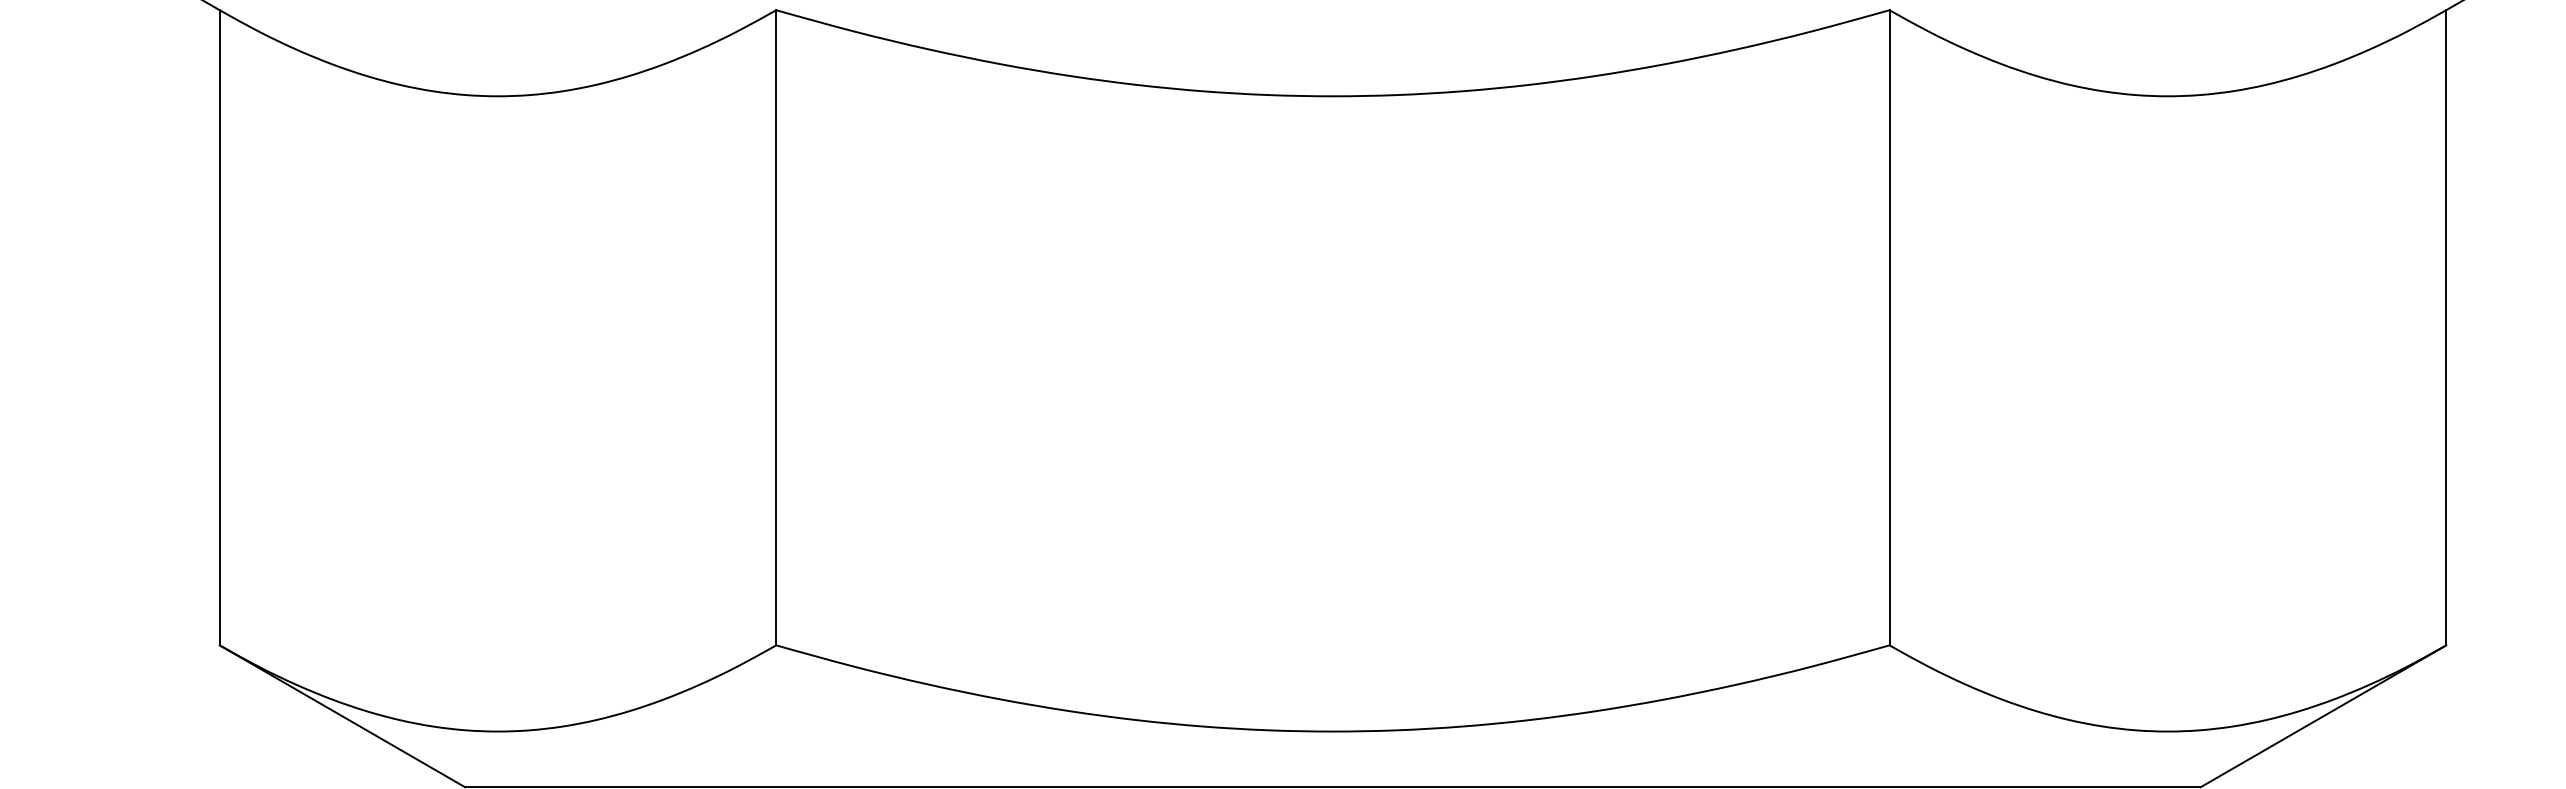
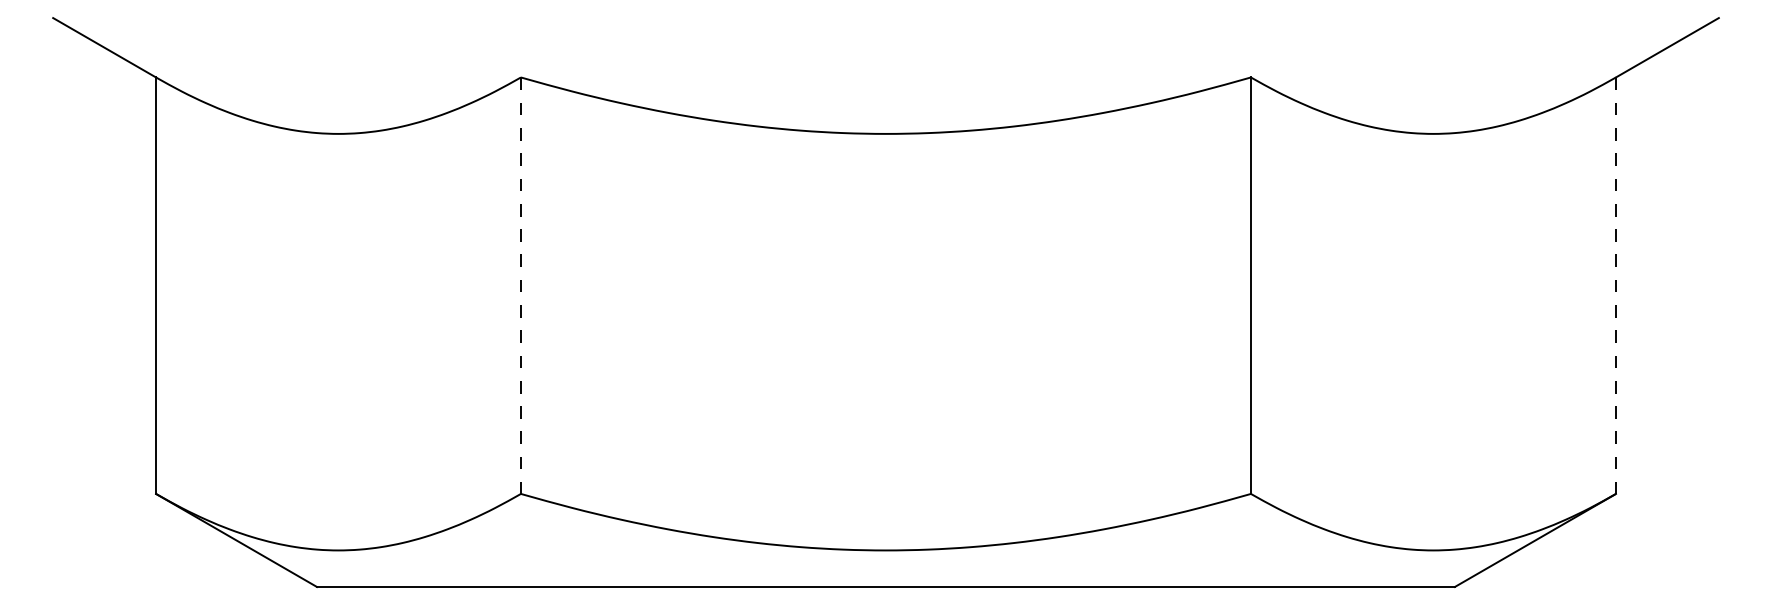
line: (775, 329) -> (520, 286), solid -> dashed
line: (2445, 329) -> (1615, 286), solid -> dashed

